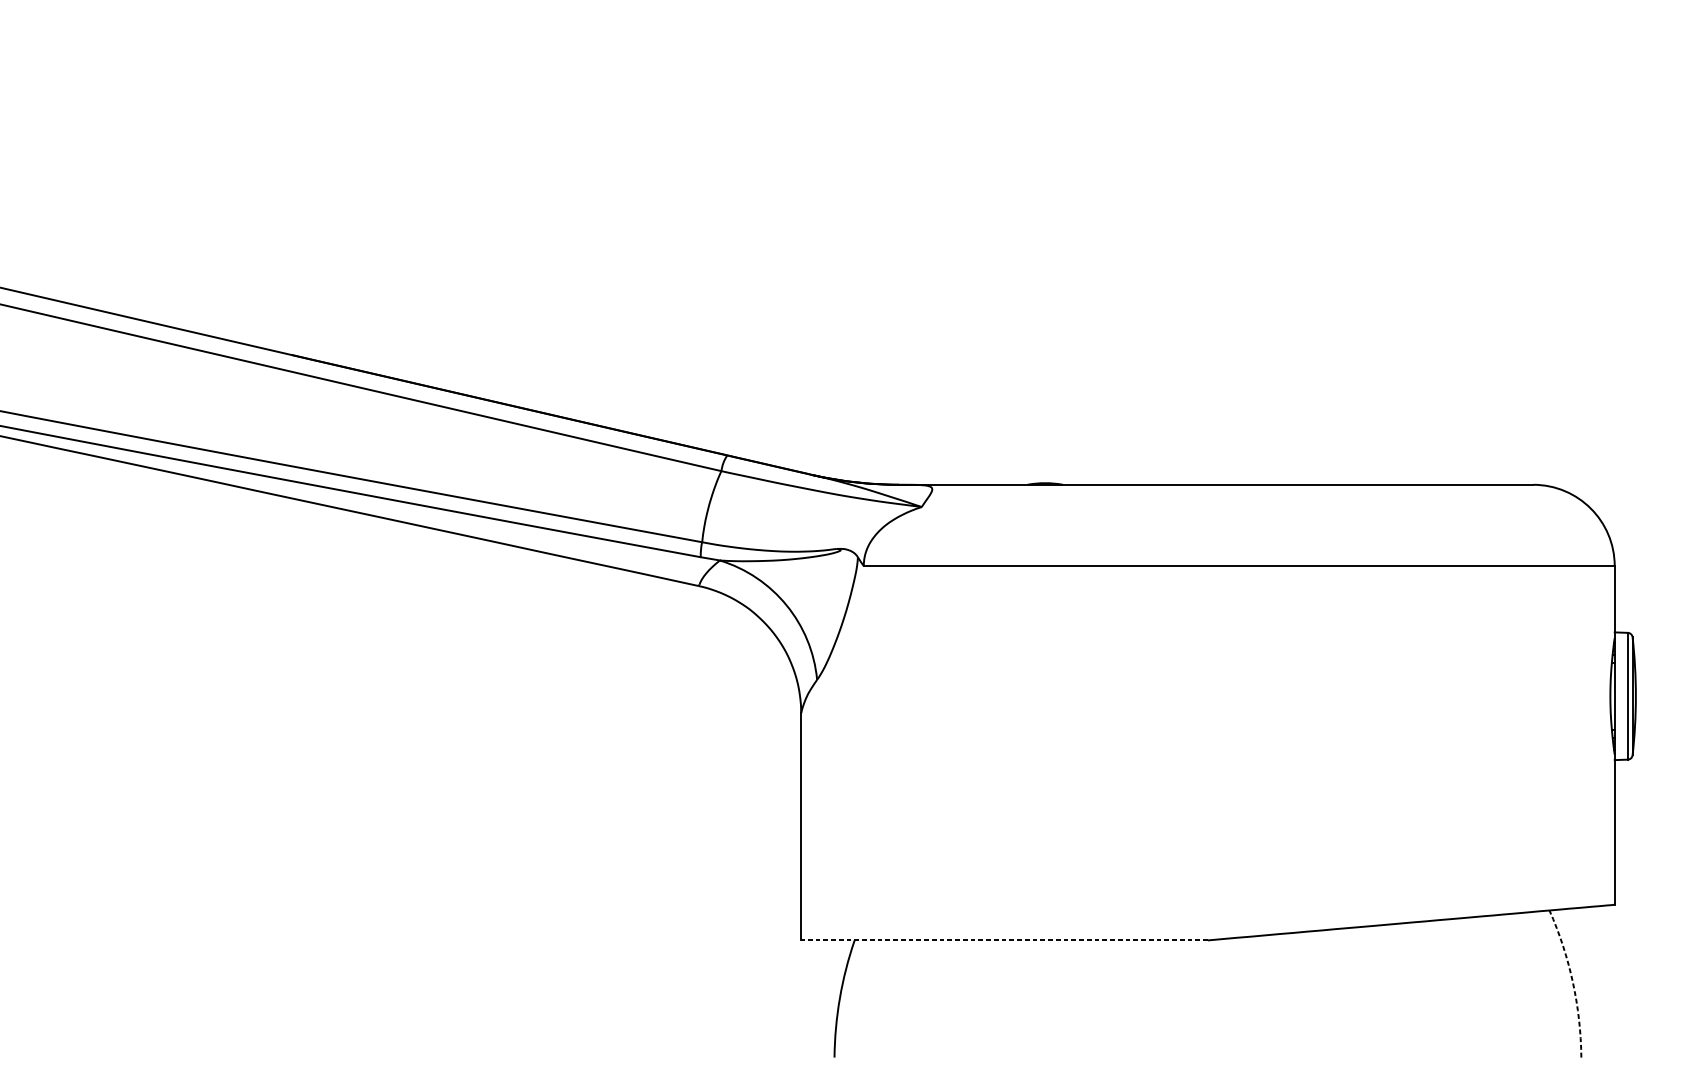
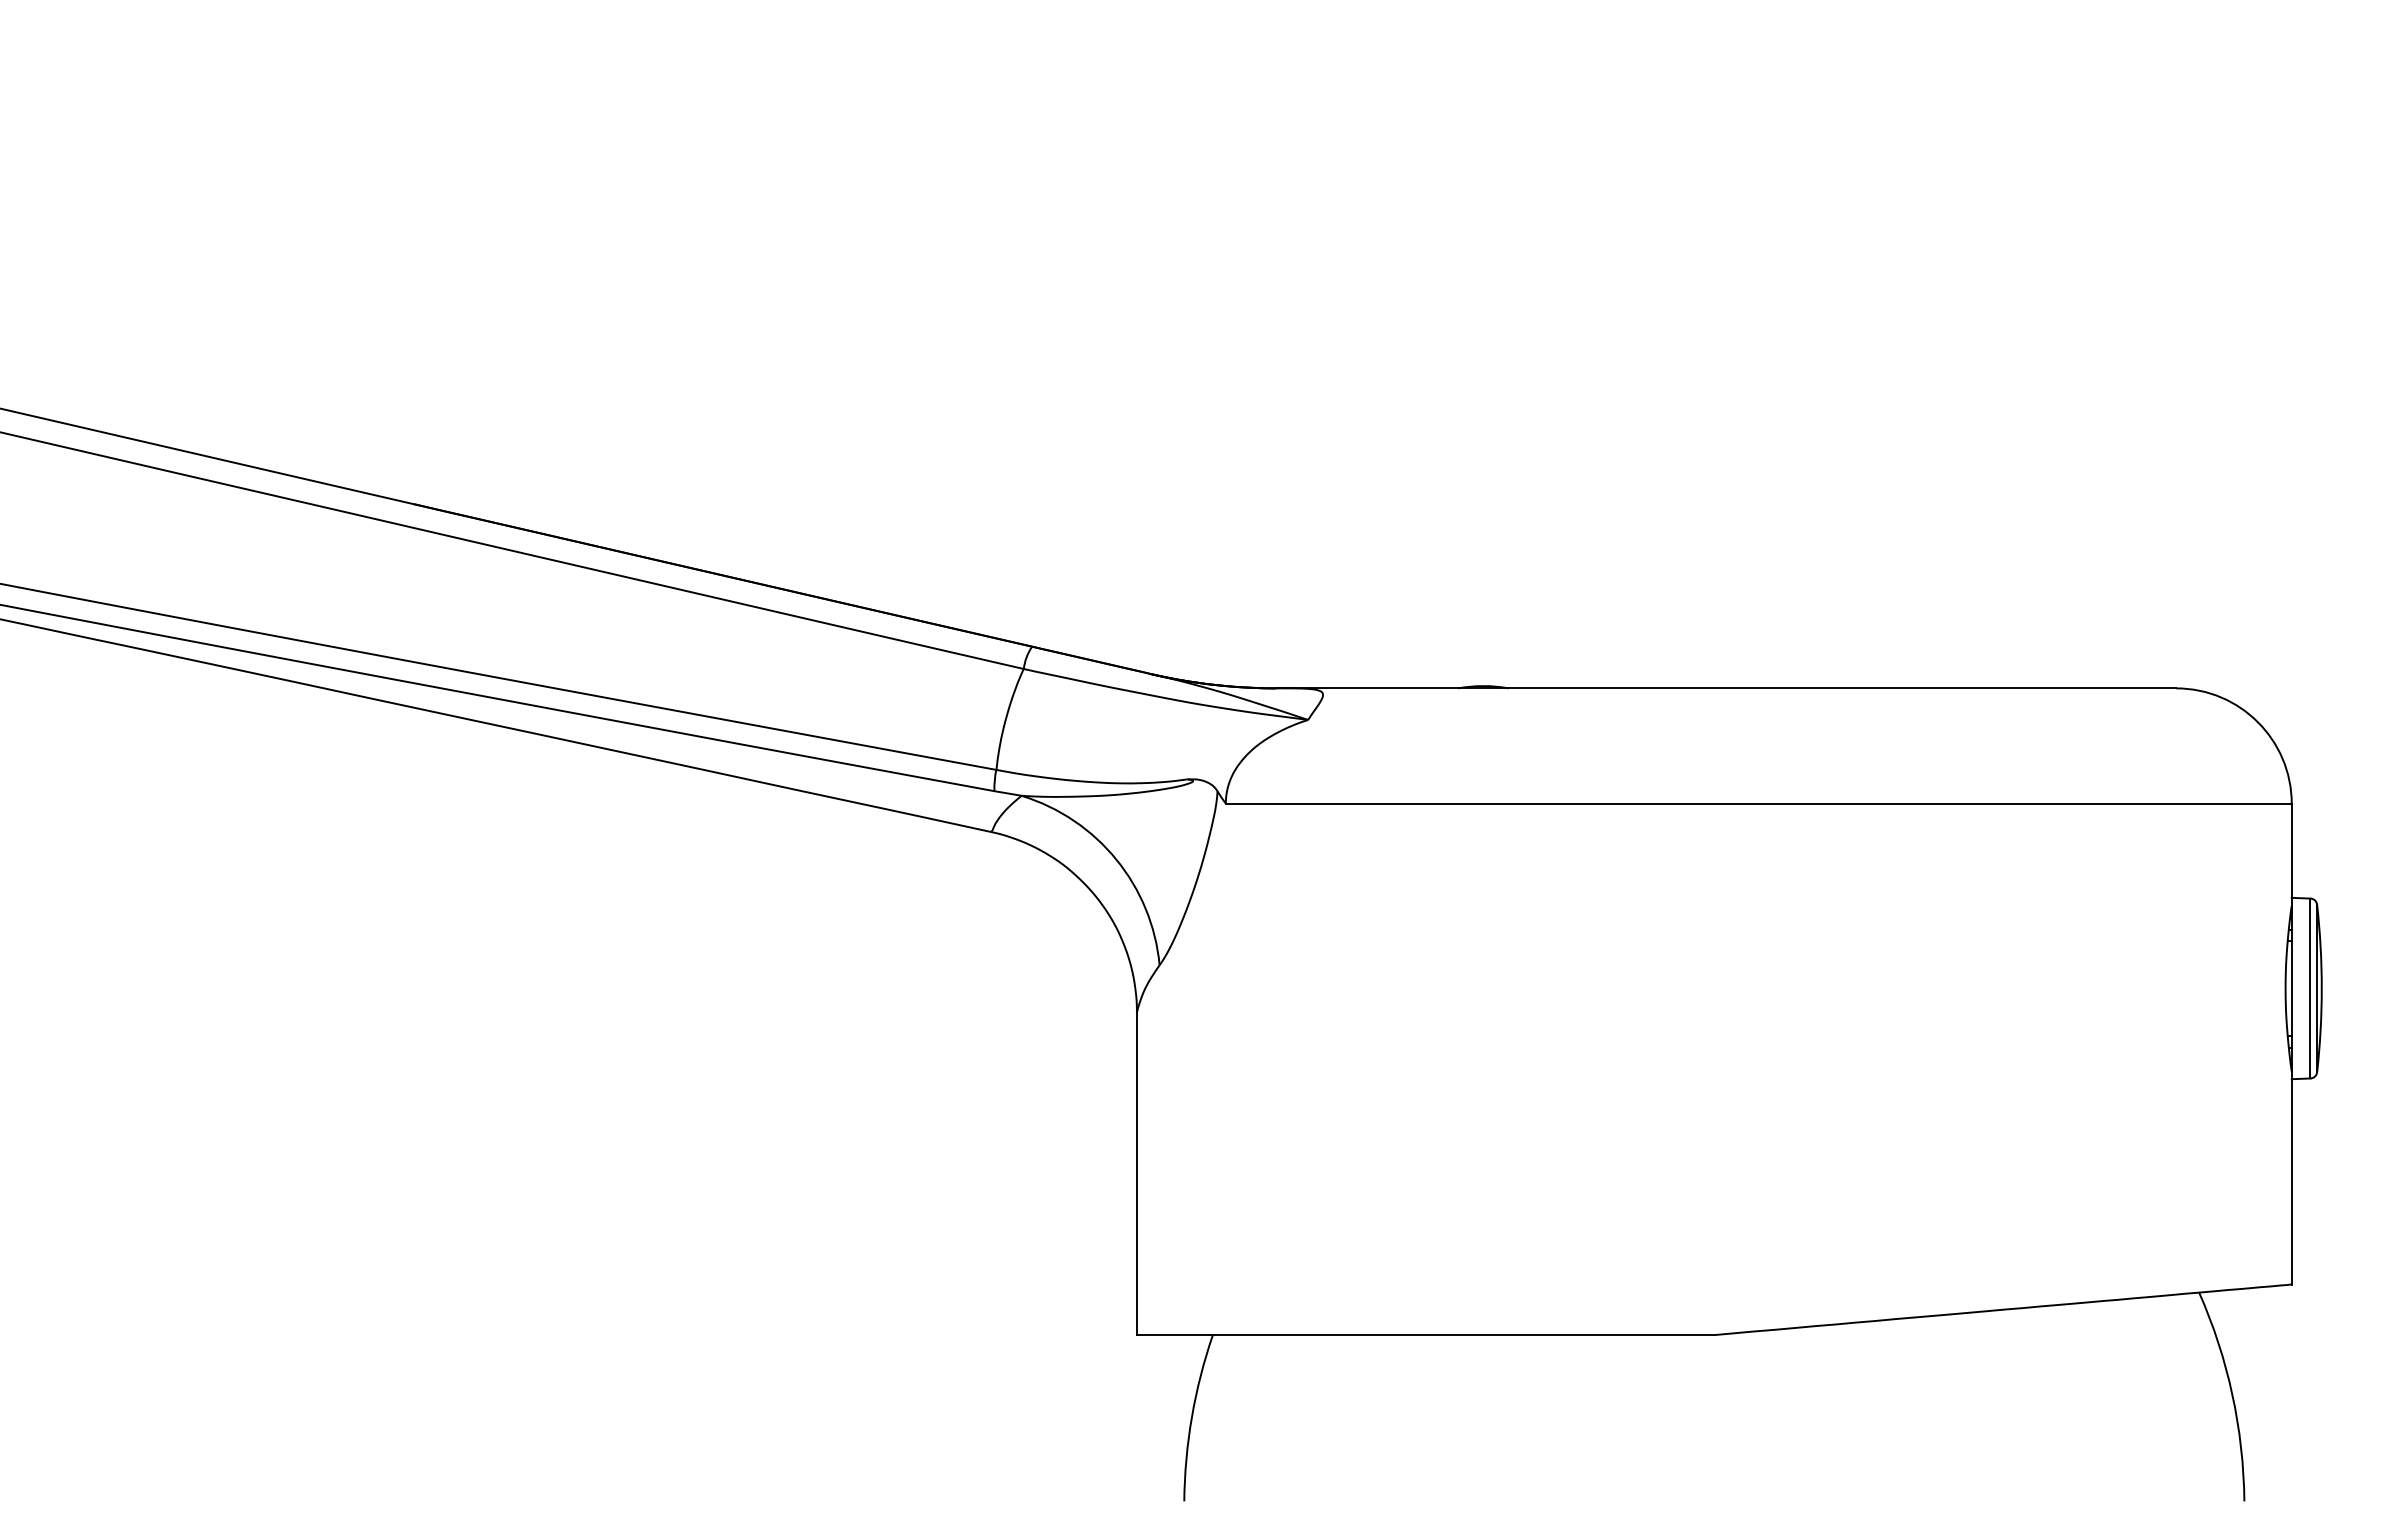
line: (1004, 940) -> (1425, 1335), dashed -> solid
arc: (1572, 982) -> (2232, 1394), dashed -> solid

